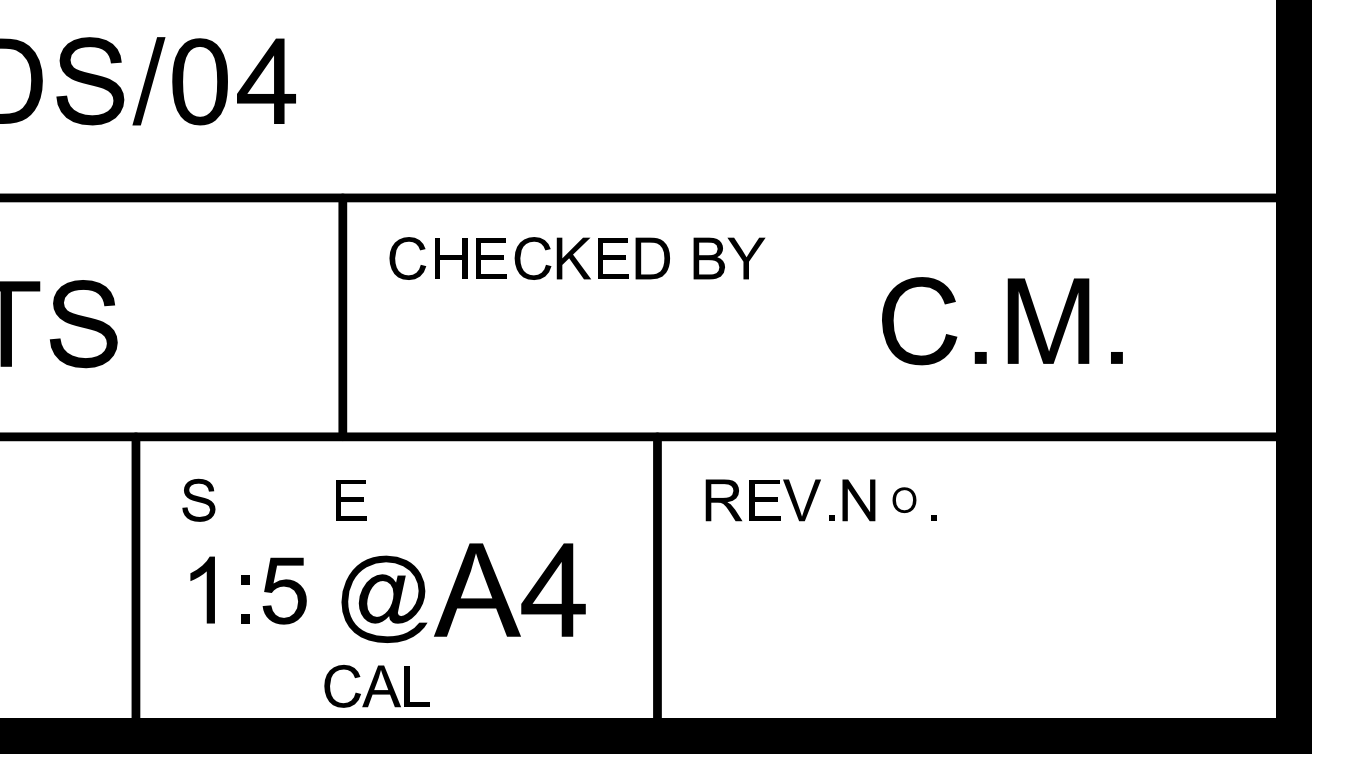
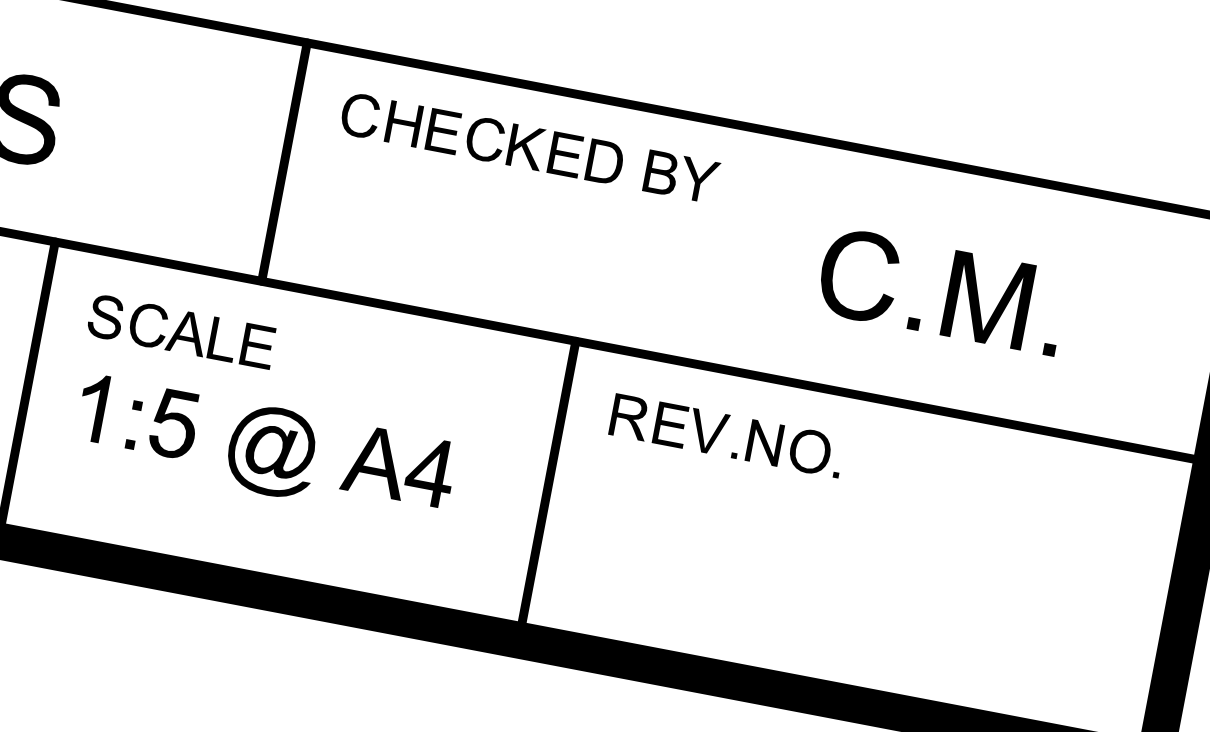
part: (904, 499) -> (810, 450), size x1.67
part: (509, 590) -> (398, 466), size x0.71
part: (376, 685) -> (182, 331), moved

